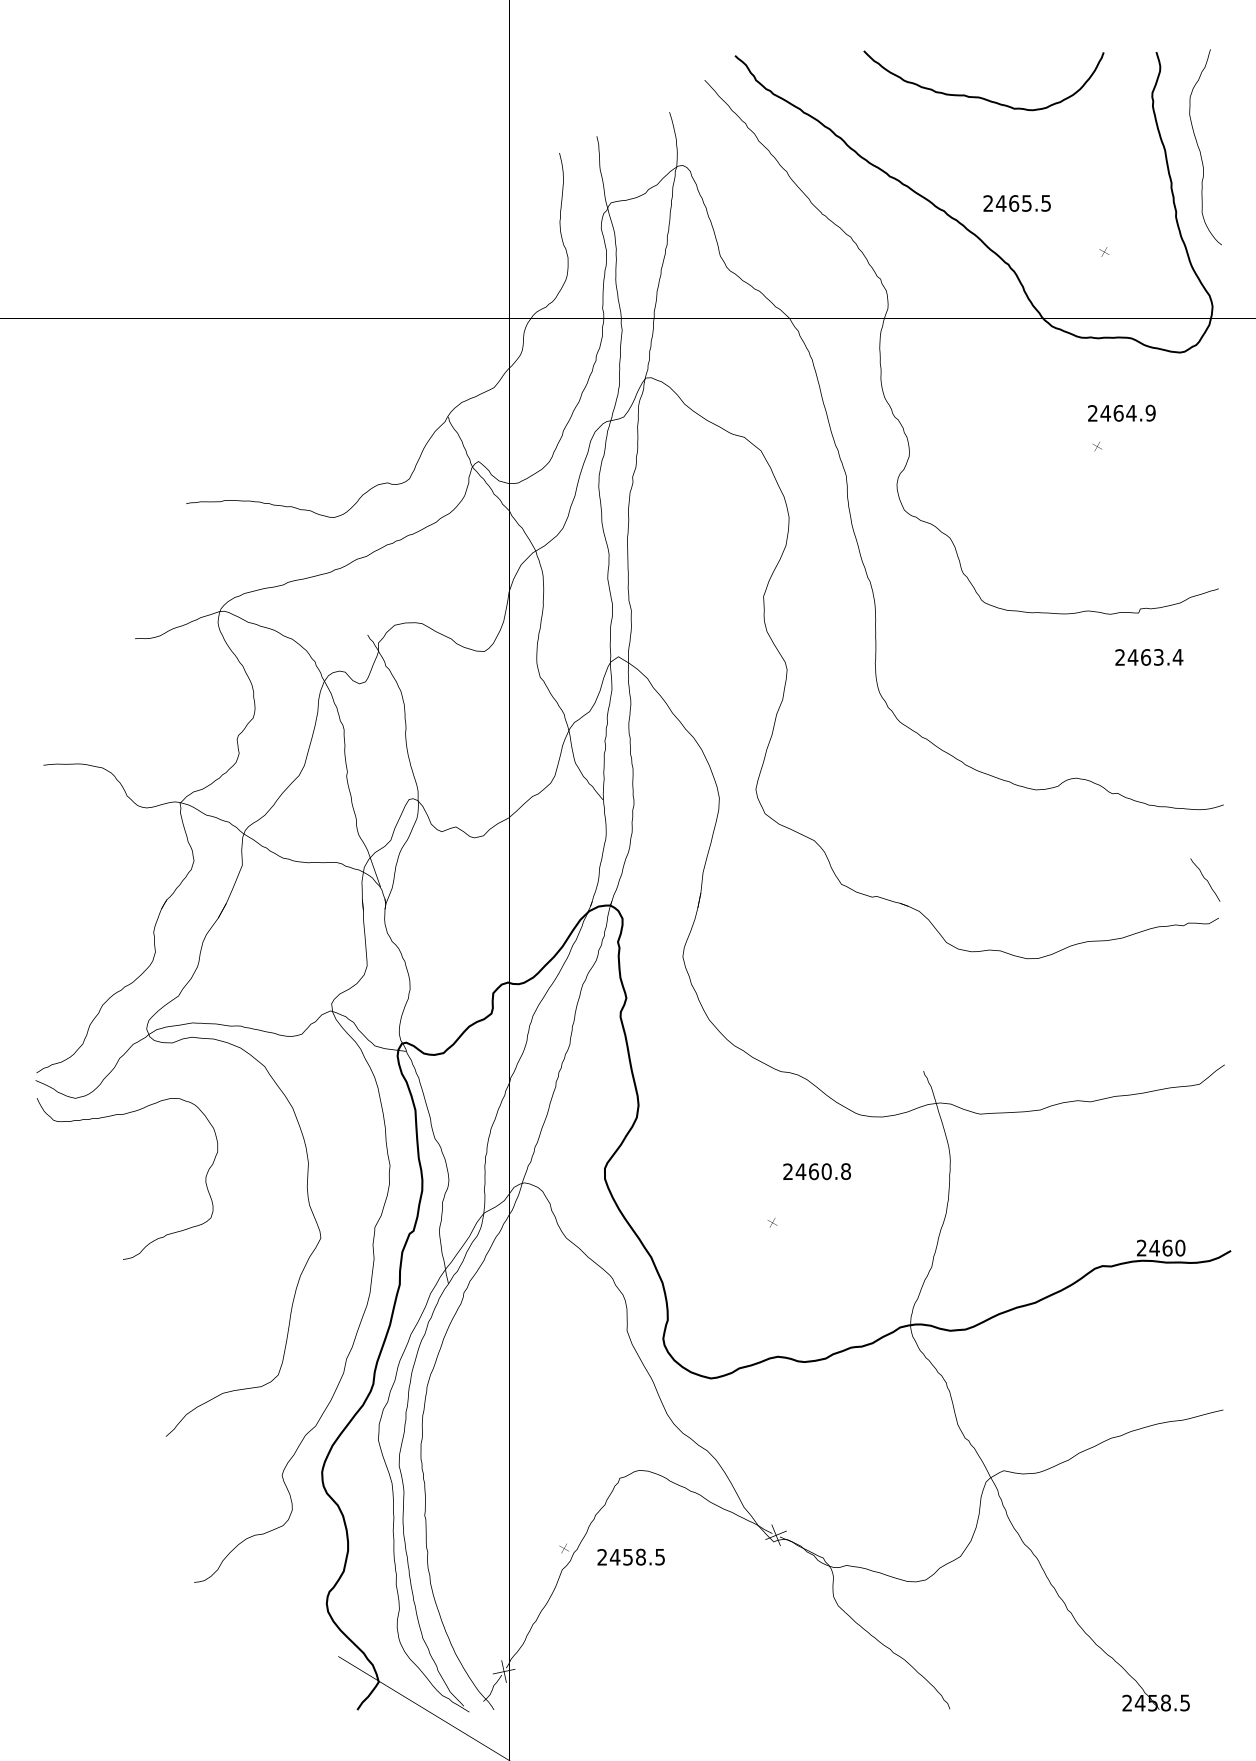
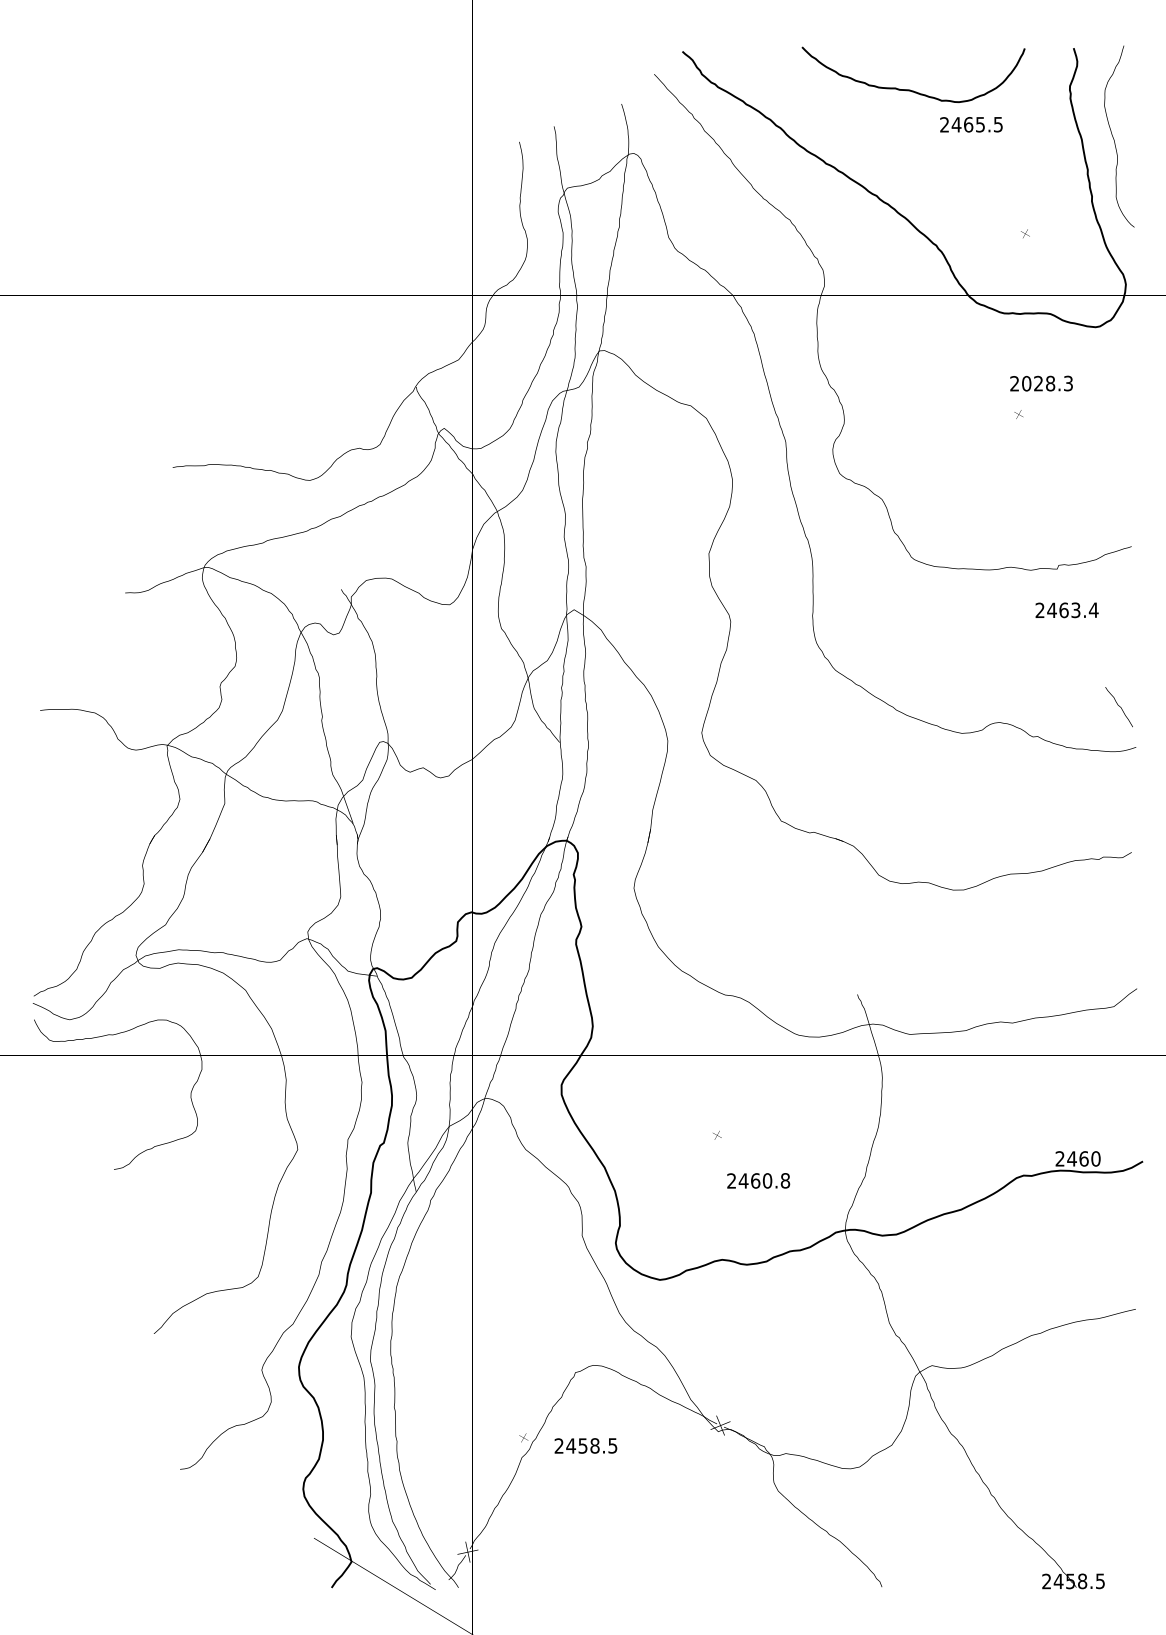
text: (1017, 203) -> (971, 124), moved
text: (1128, 413) -> (1047, 383), 2464.9 -> 2028.3
curve: (1205, 879) -> (1119, 706), moved
text: (816, 1171) -> (758, 1180), moved

